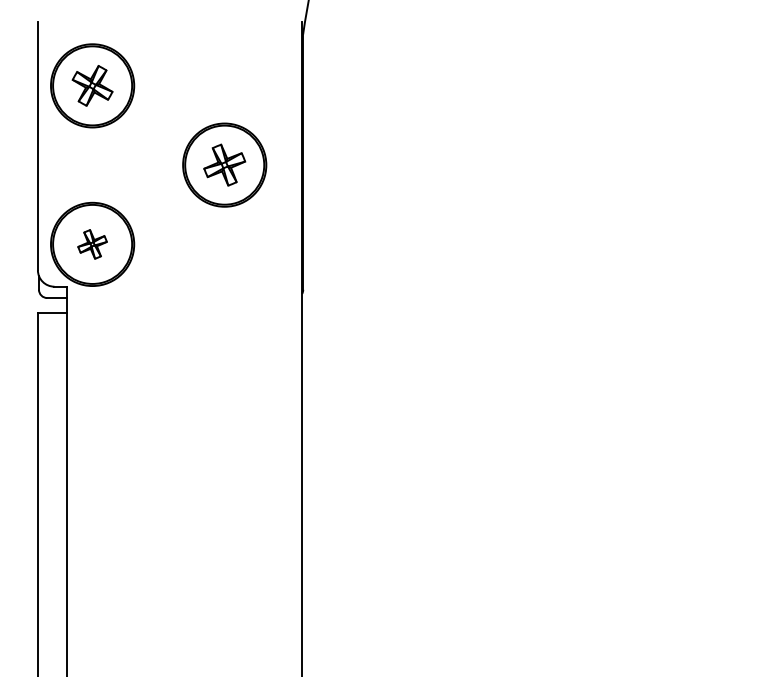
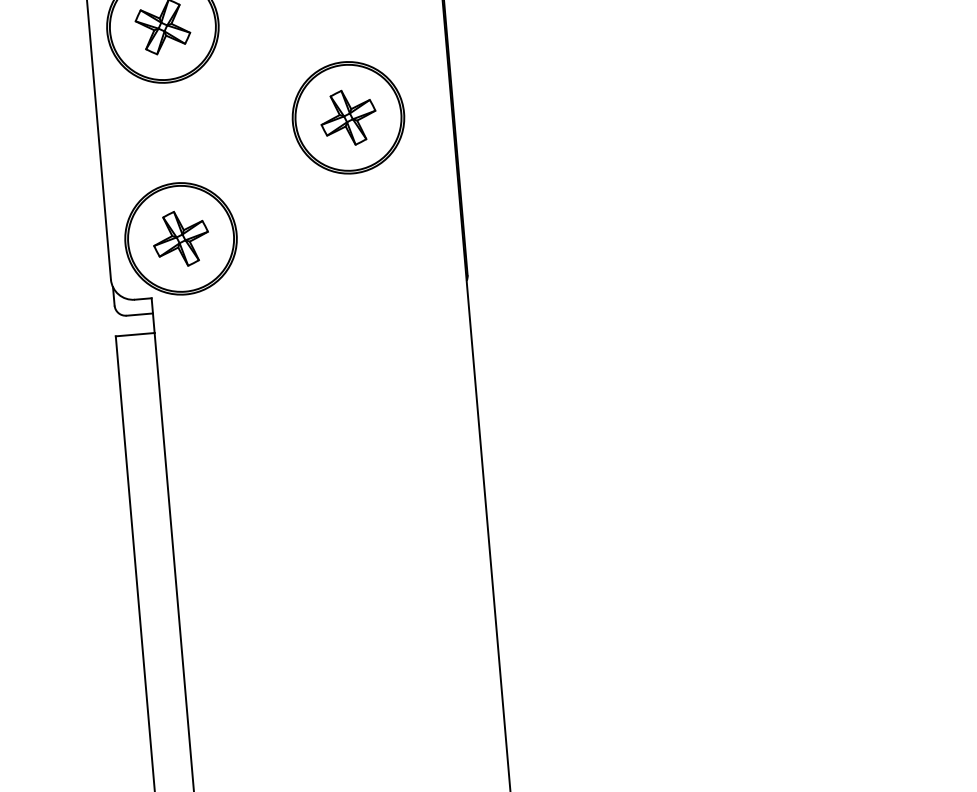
part: (92, 244) -> (180, 238), size x1.43

